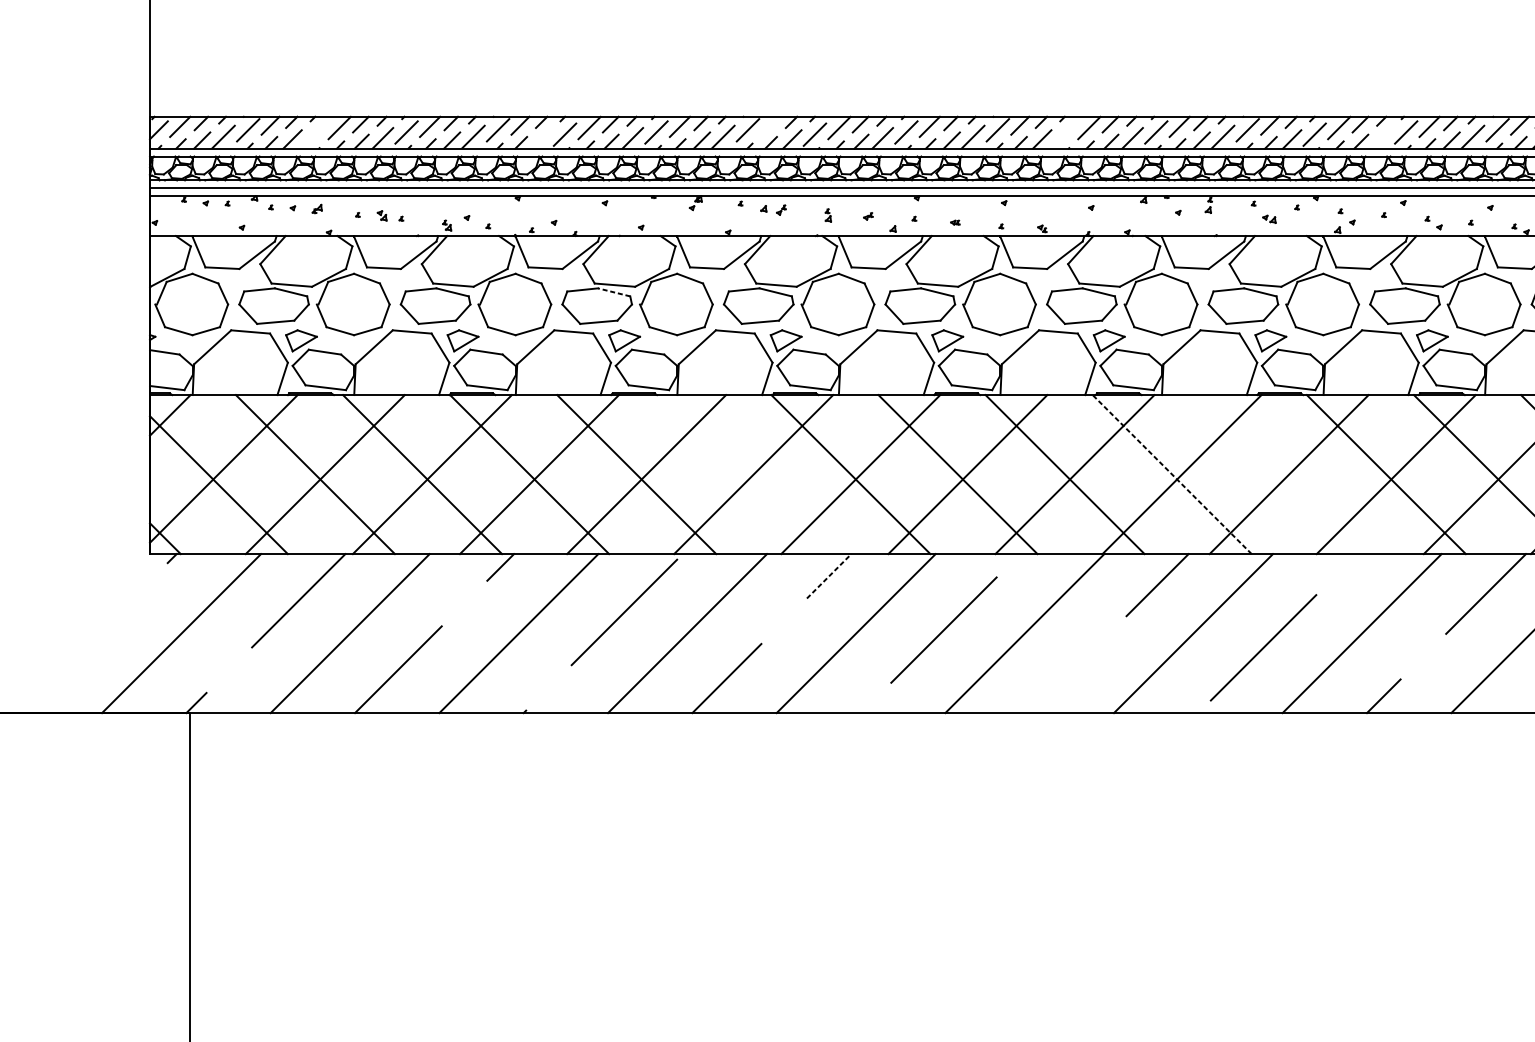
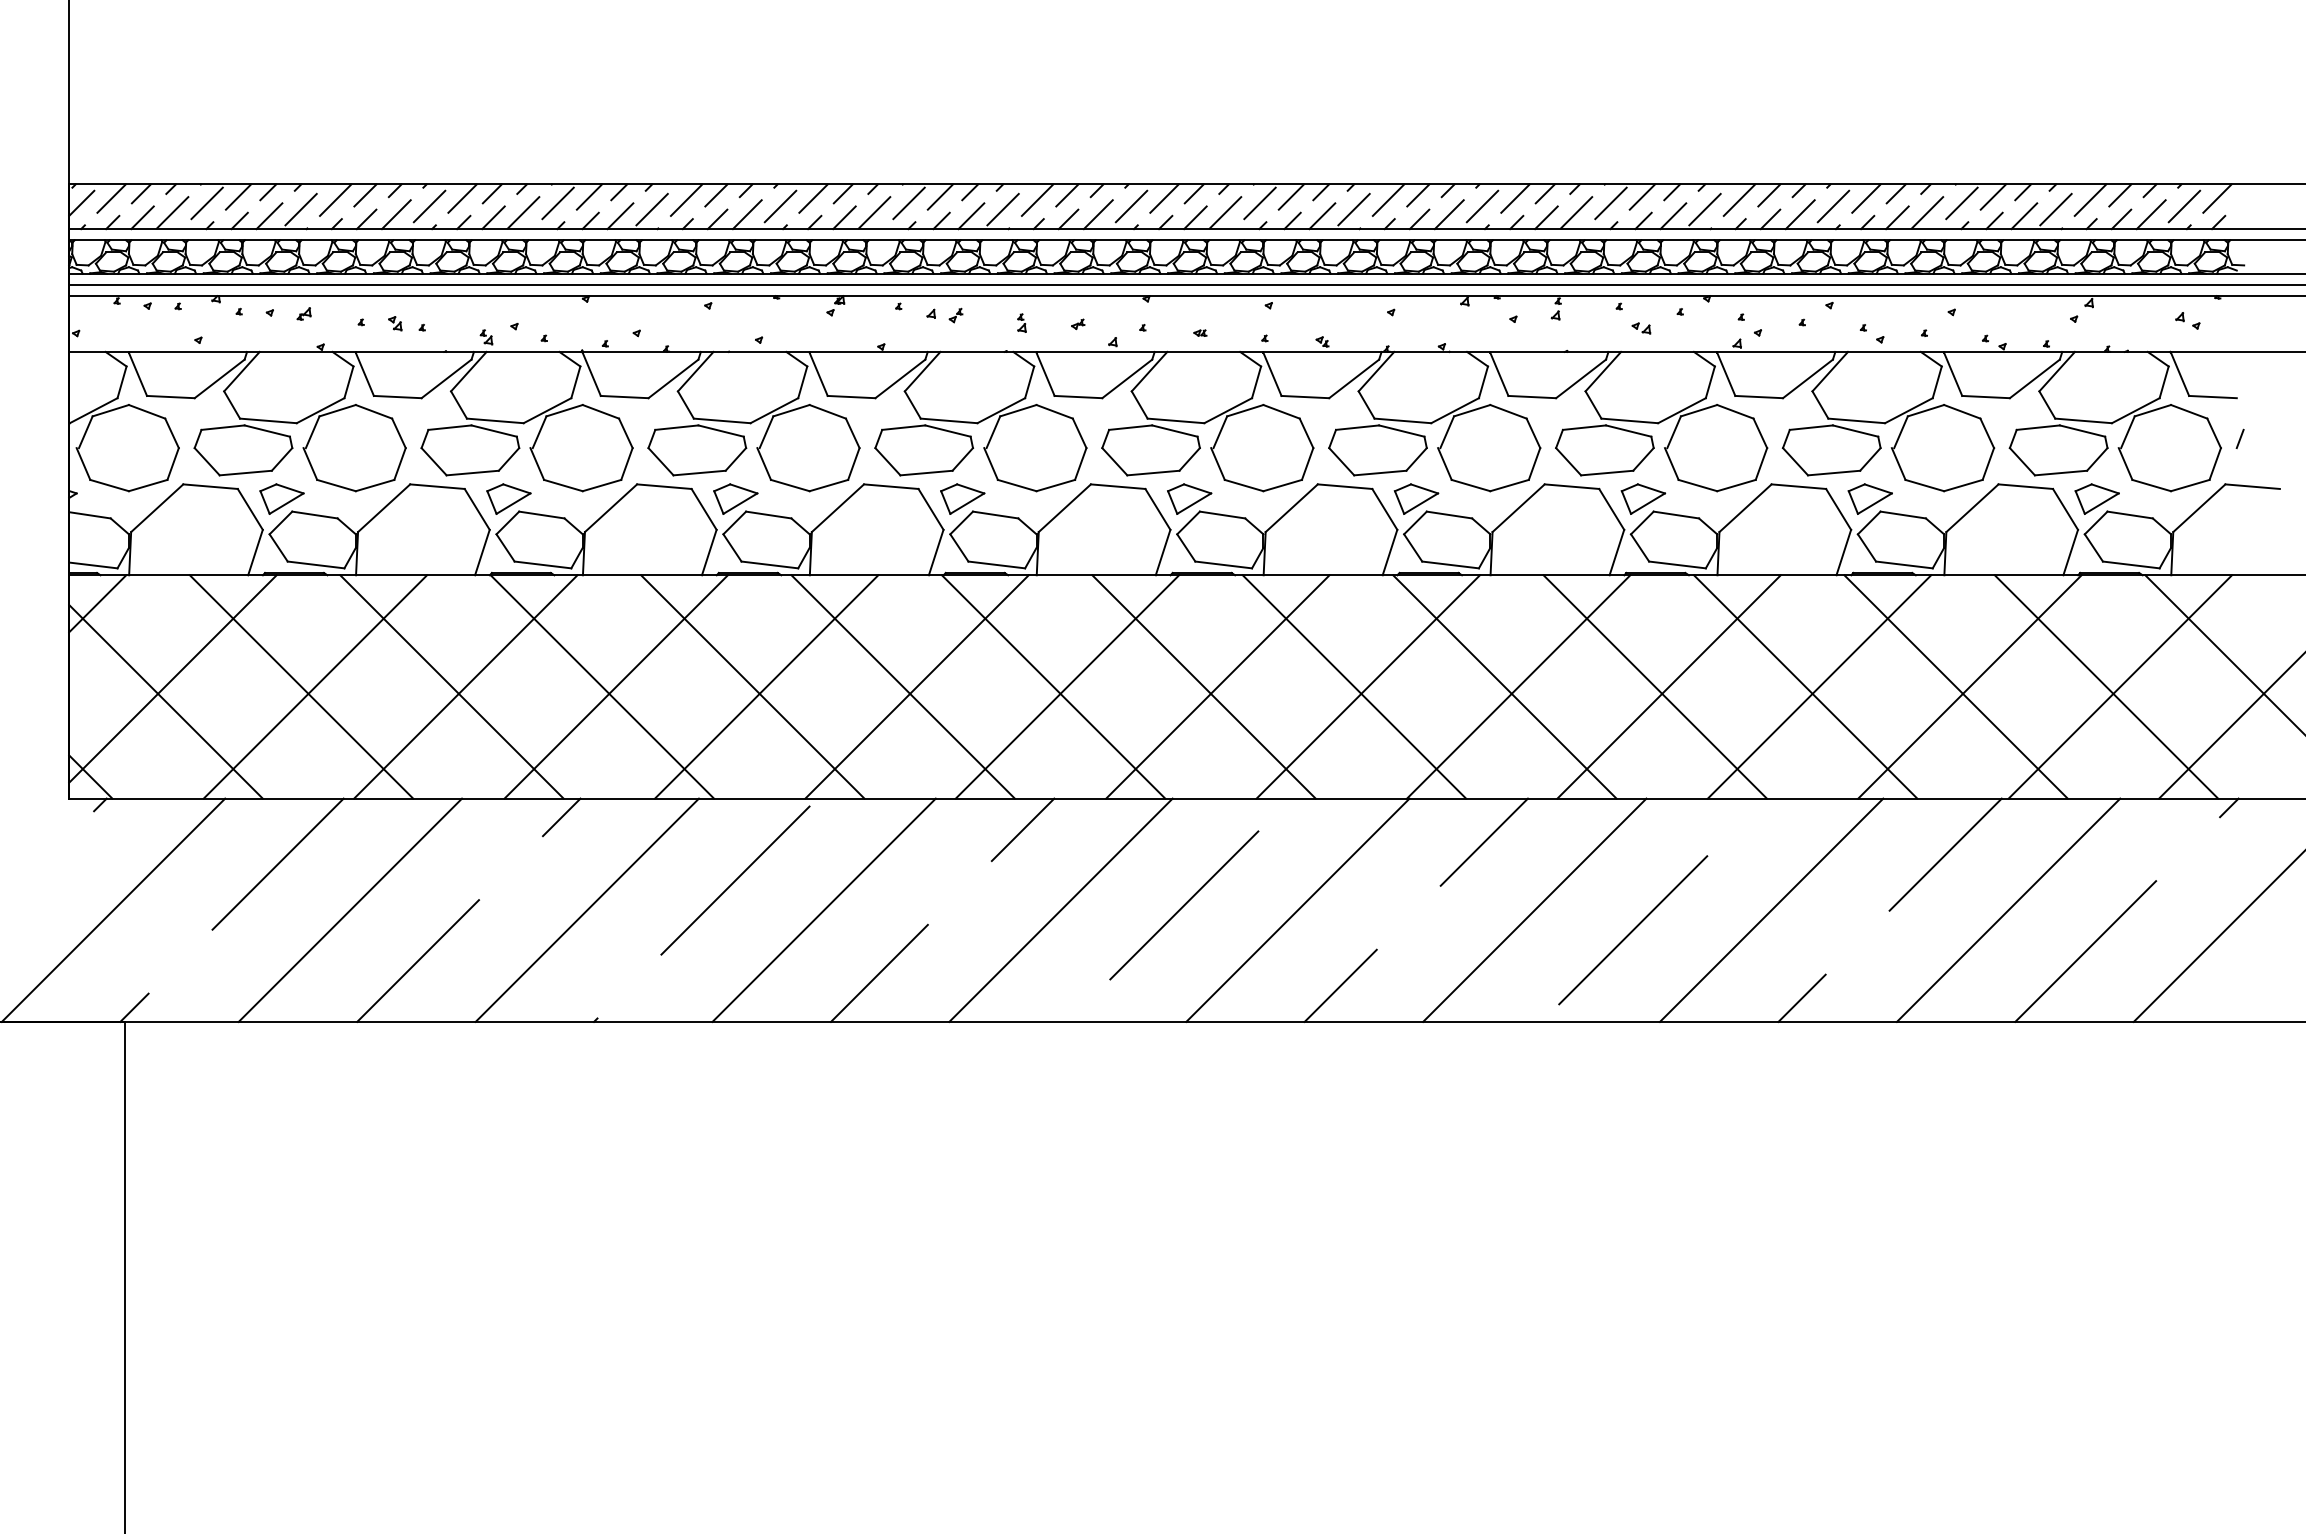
line: (770, 125) -> (940, 196), added
line: (314, 134) -> (300, 209), added
line: (1064, 134) -> (1353, 209), added
line: (1381, 138) -> (1799, 214), added
line: (542, 139) -> (620, 216), added
line: (613, 291) -> (720, 430), dashed -> solid
line: (743, 474) -> (902, 686), added
line: (1171, 474) -> (1504, 686), dashed -> solid
line: (1278, 474) -> (1654, 686), added
line: (829, 576) -> (1023, 829), dashed -> solid
line: (1055, 687) -> (1340, 985), added

